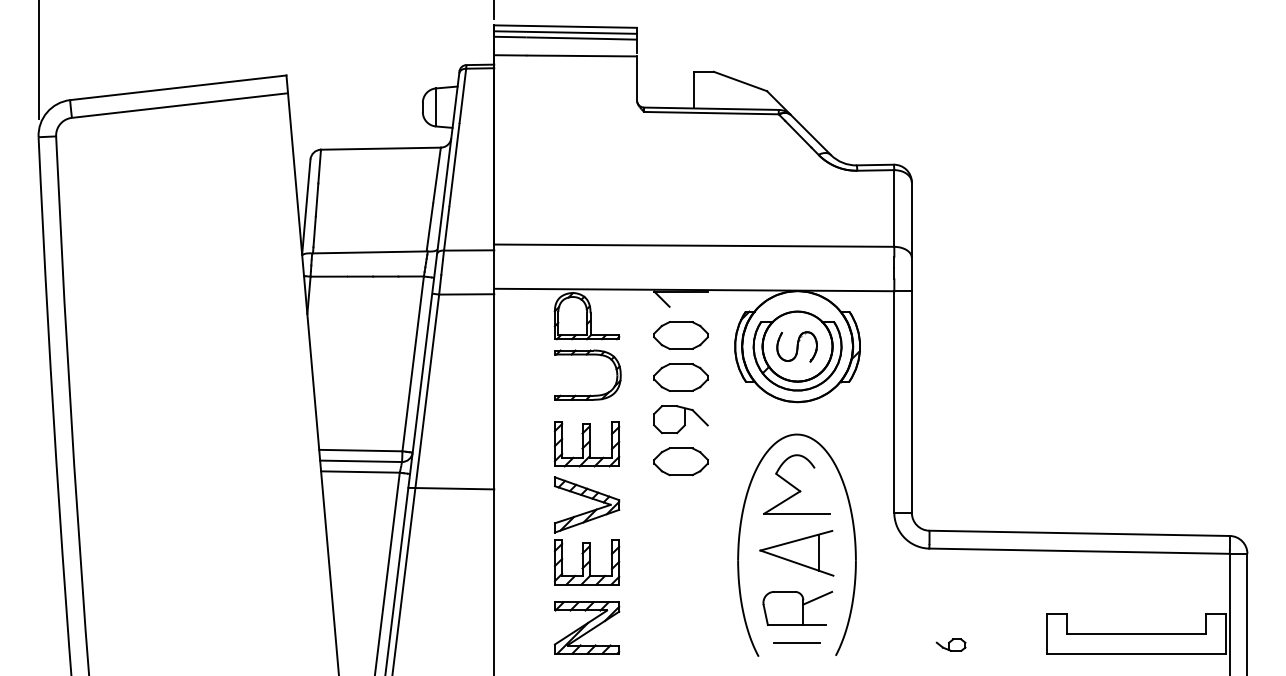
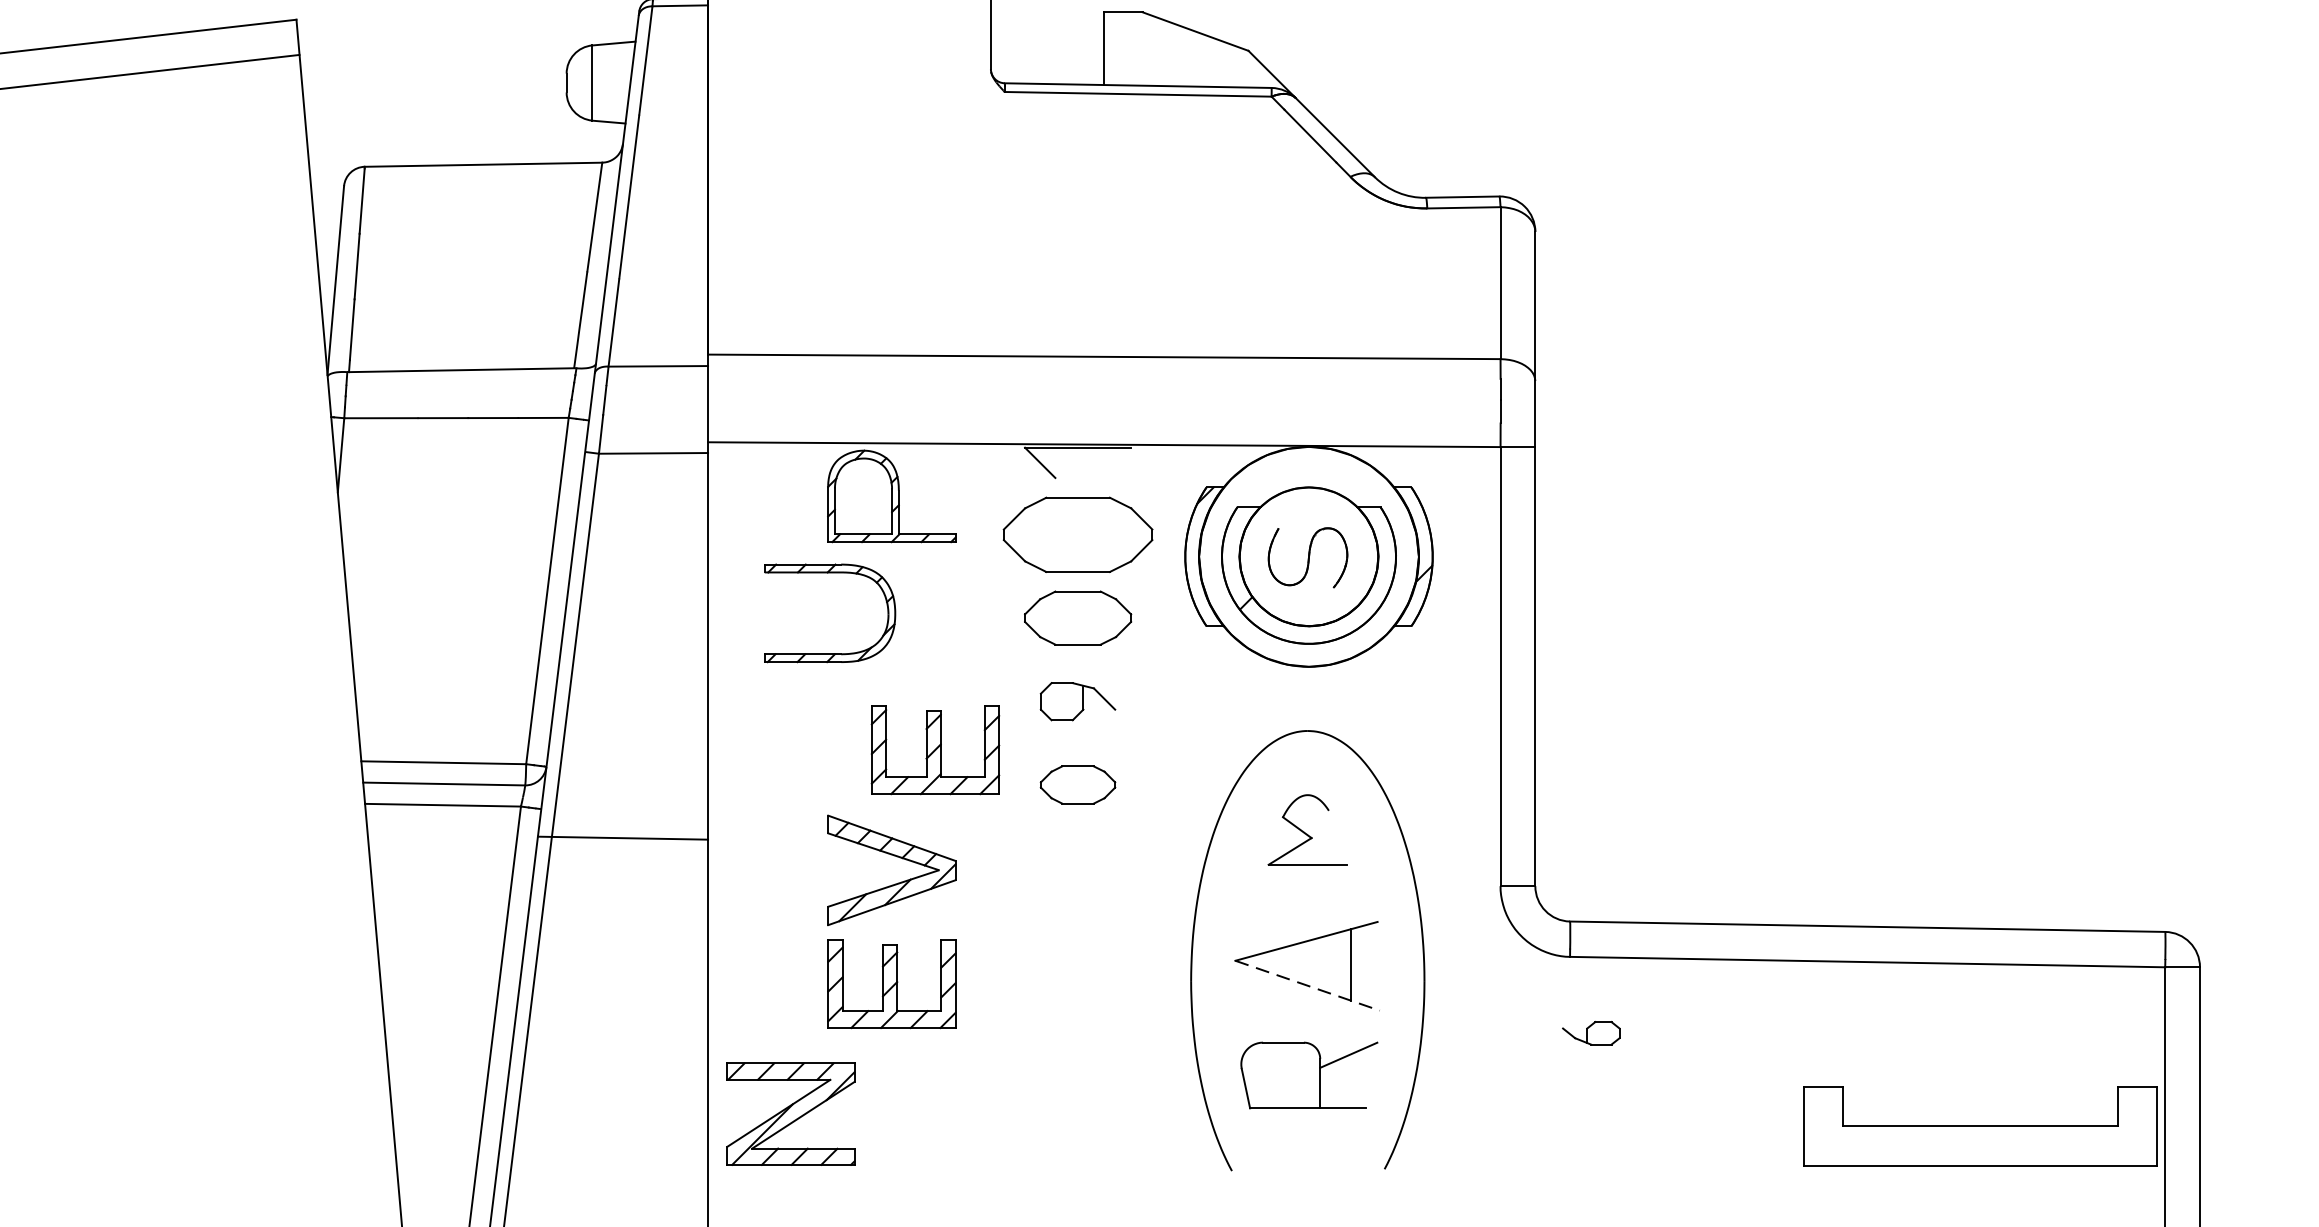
part: (680, 335) -> (1076, 534), size x1.4
part: (587, 355) -> (829, 574), moved
part: (680, 419) -> (1076, 701), size x0.7
part: (586, 444) -> (934, 750), moved
part: (680, 461) -> (1076, 784), size x0.7
part: (796, 484) -> (1306, 829), size x0.6
line: (796, 563) -> (1306, 986), solid -> dashed
part: (586, 627) -> (789, 1113), moved
line: (796, 643) -> (1306, 1144), removed
part: (950, 644) -> (1590, 1031), moved

